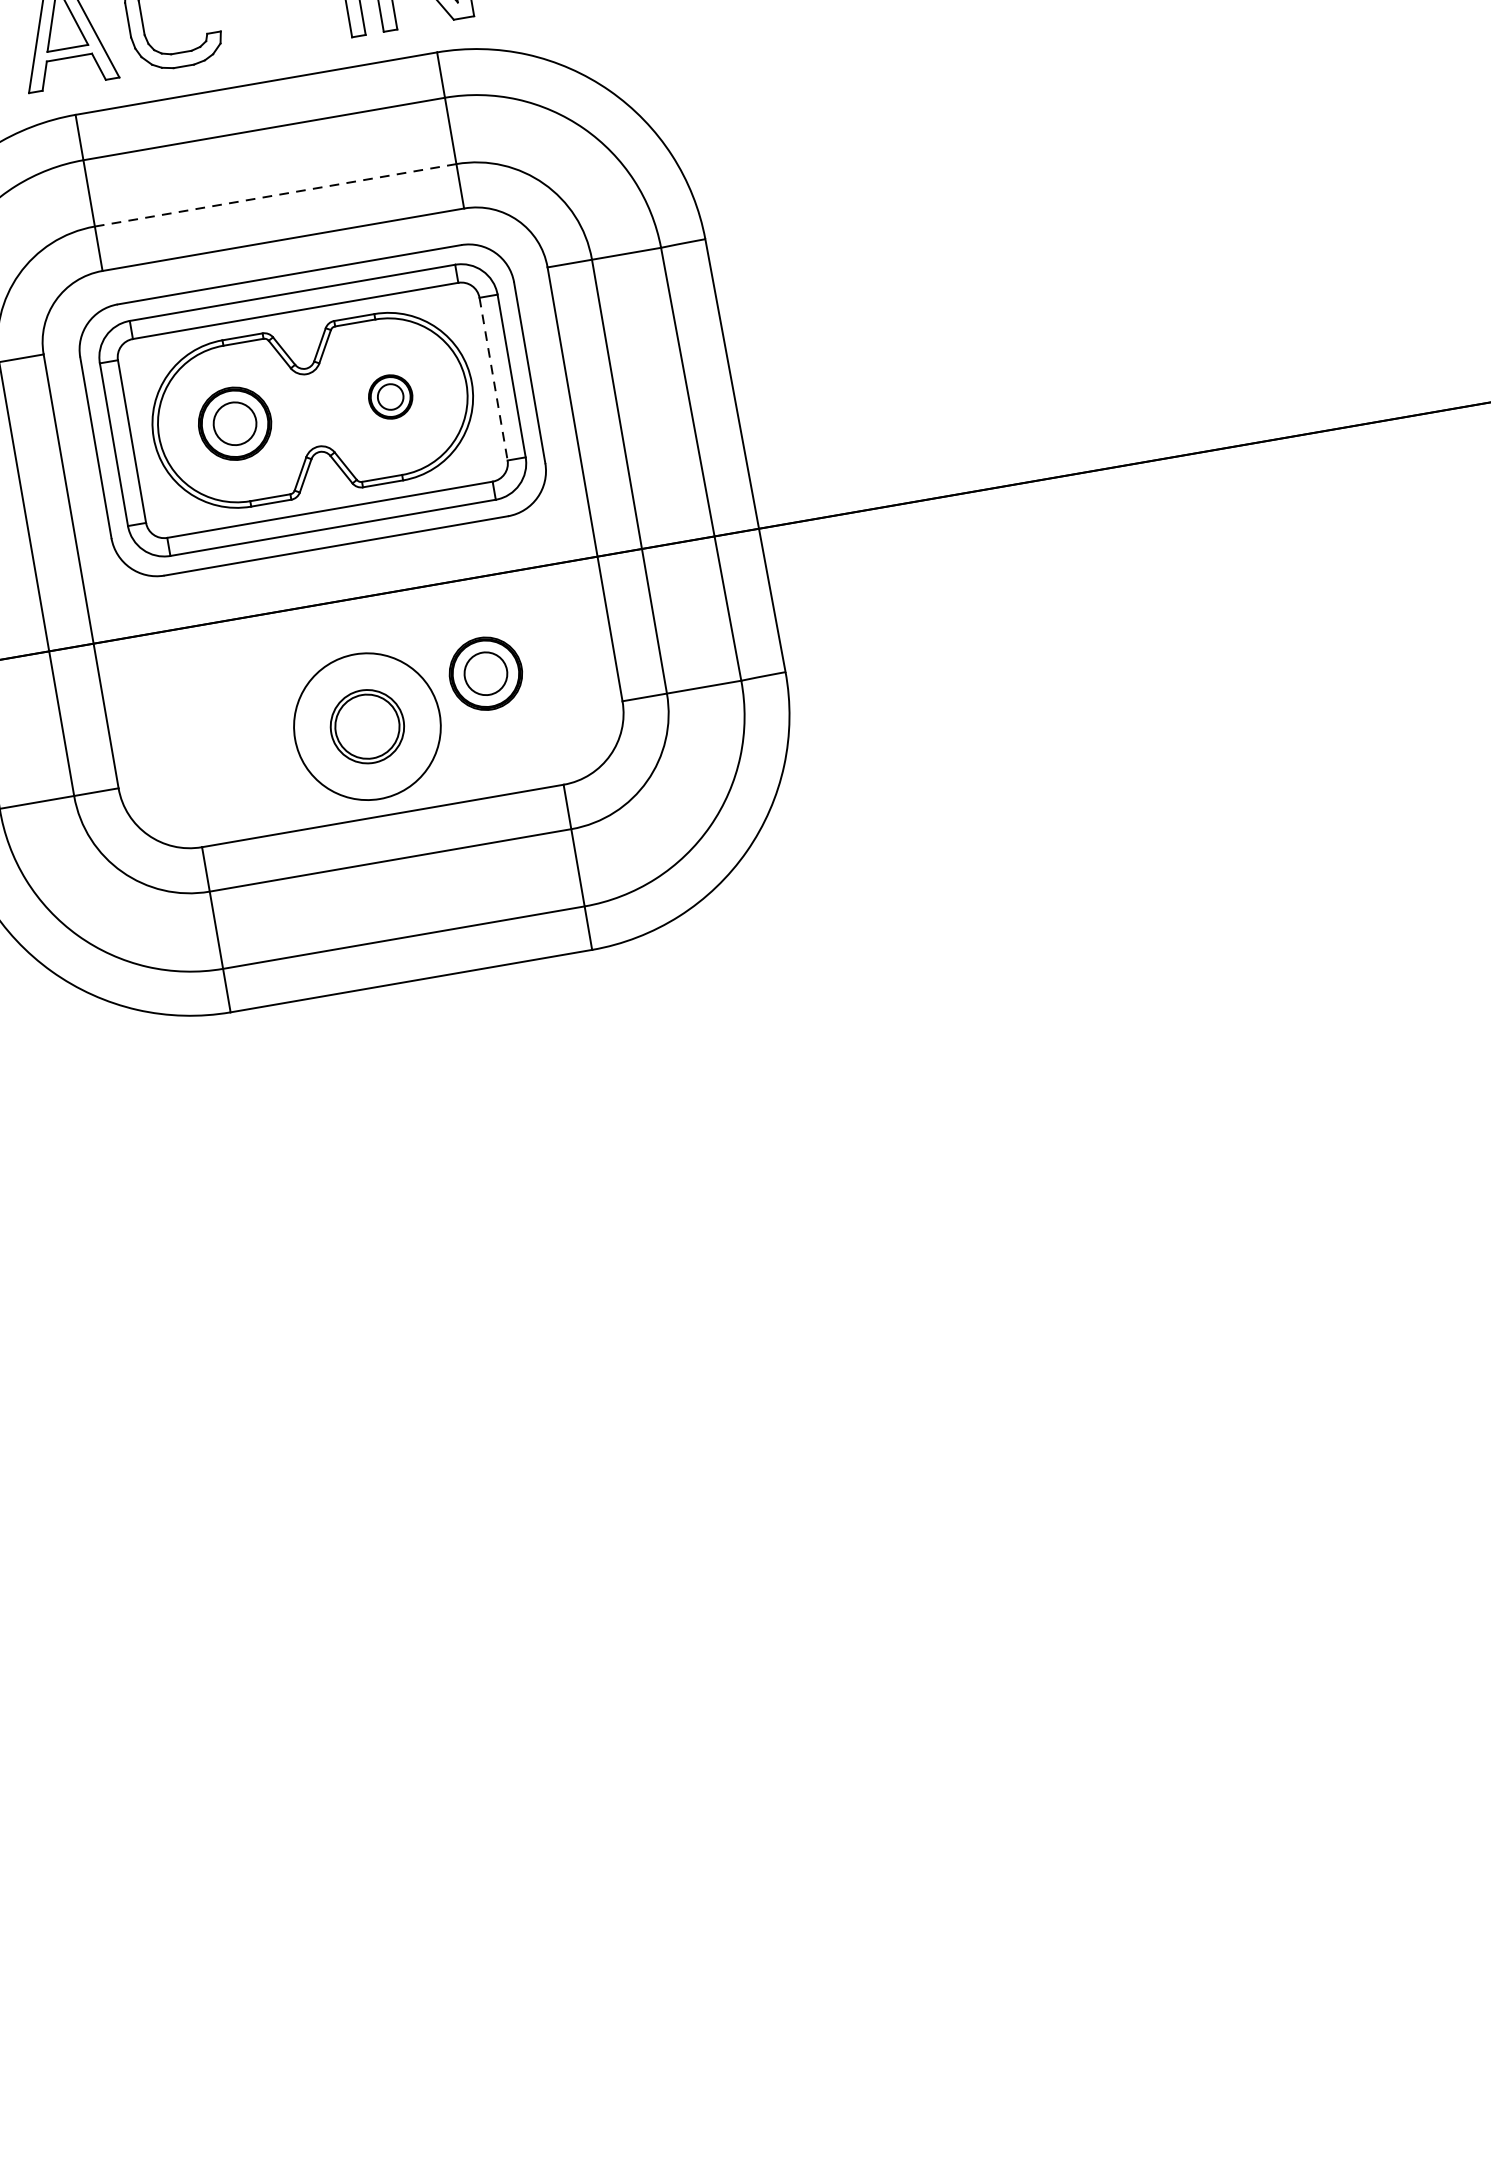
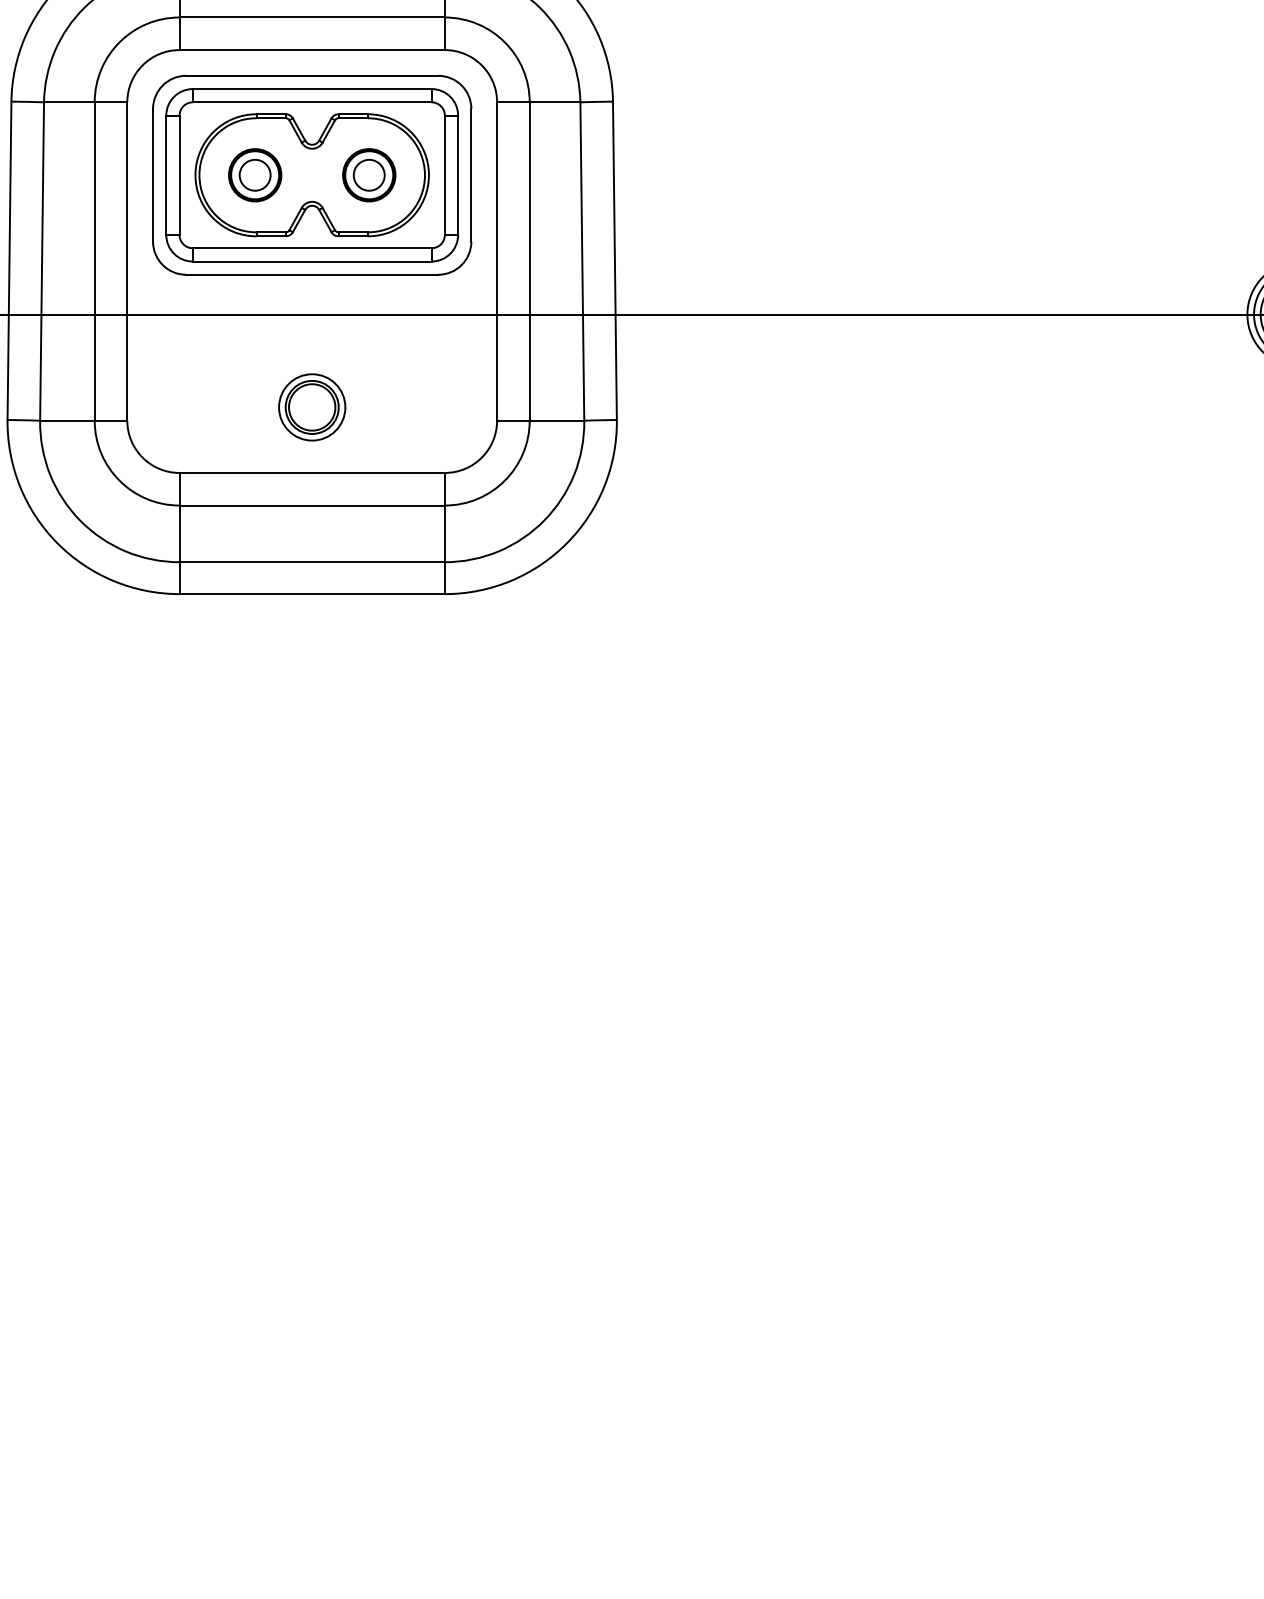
line: (276, 195) -> (312, 17), dashed -> solid
line: (493, 379) -> (444, 175), dashed -> solid
part: (390, 397) -> (369, 175), size x1.67
part: (486, 673) -> (403, 384), removed
circle: (367, 726) -> (312, 407), size x0.62

